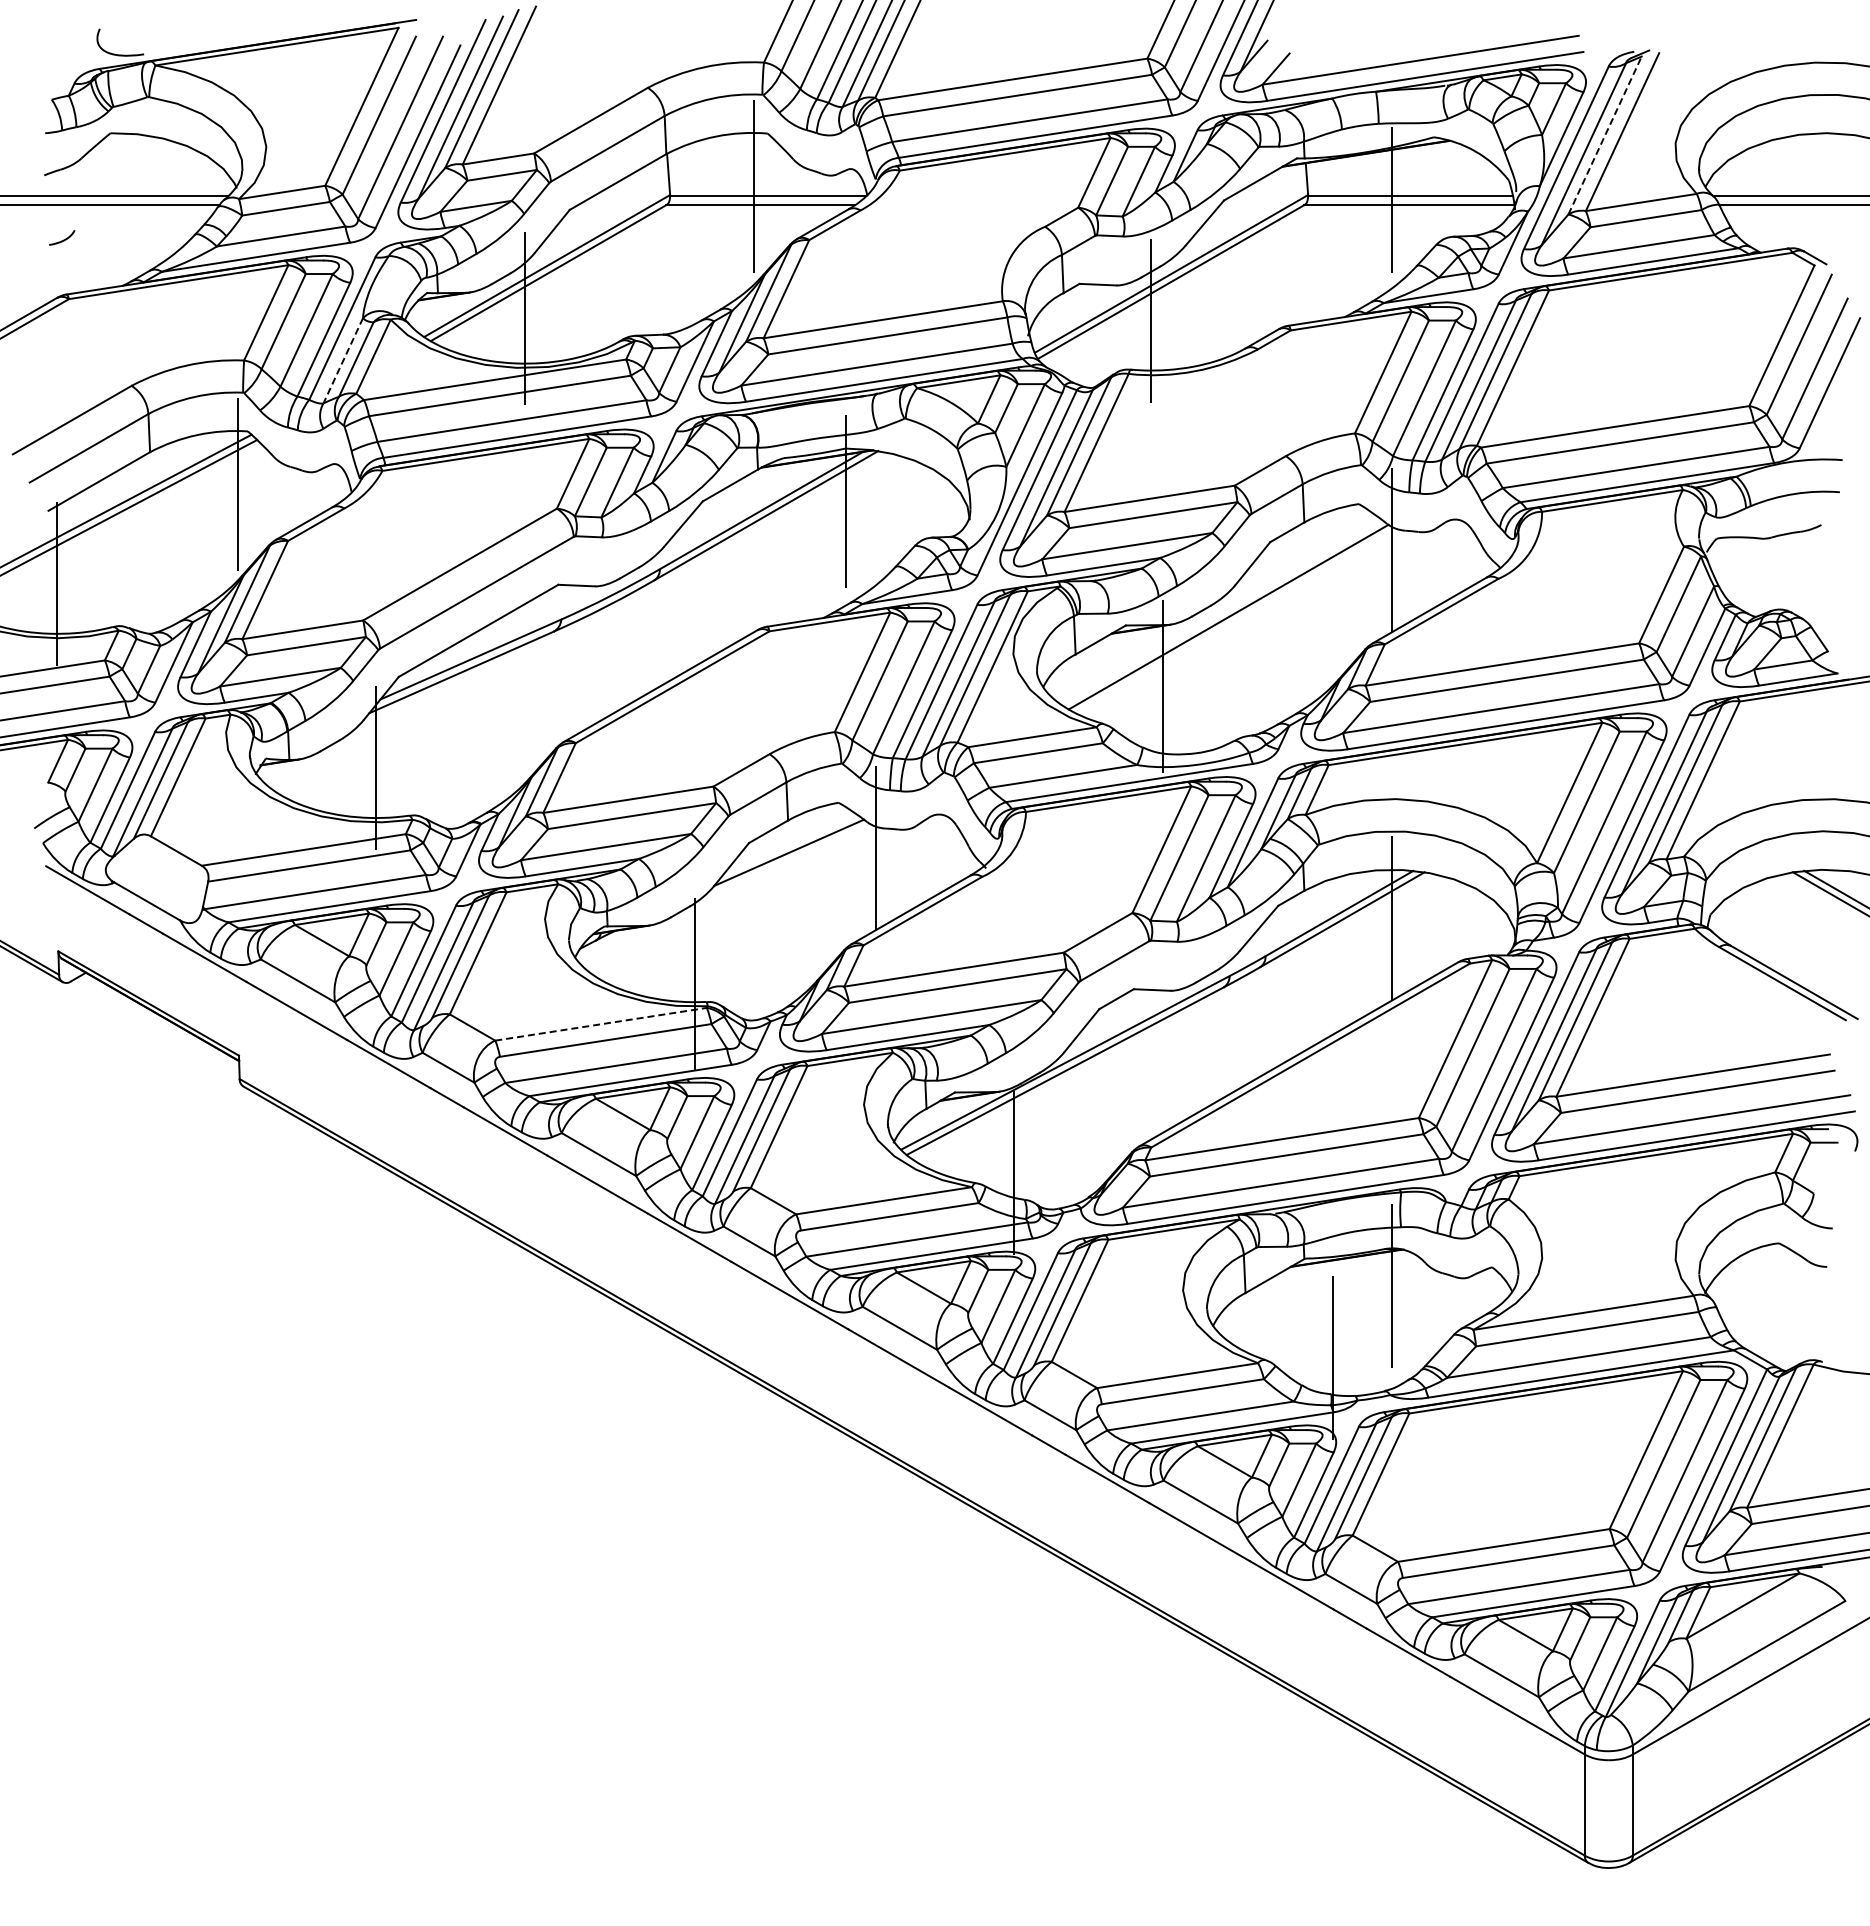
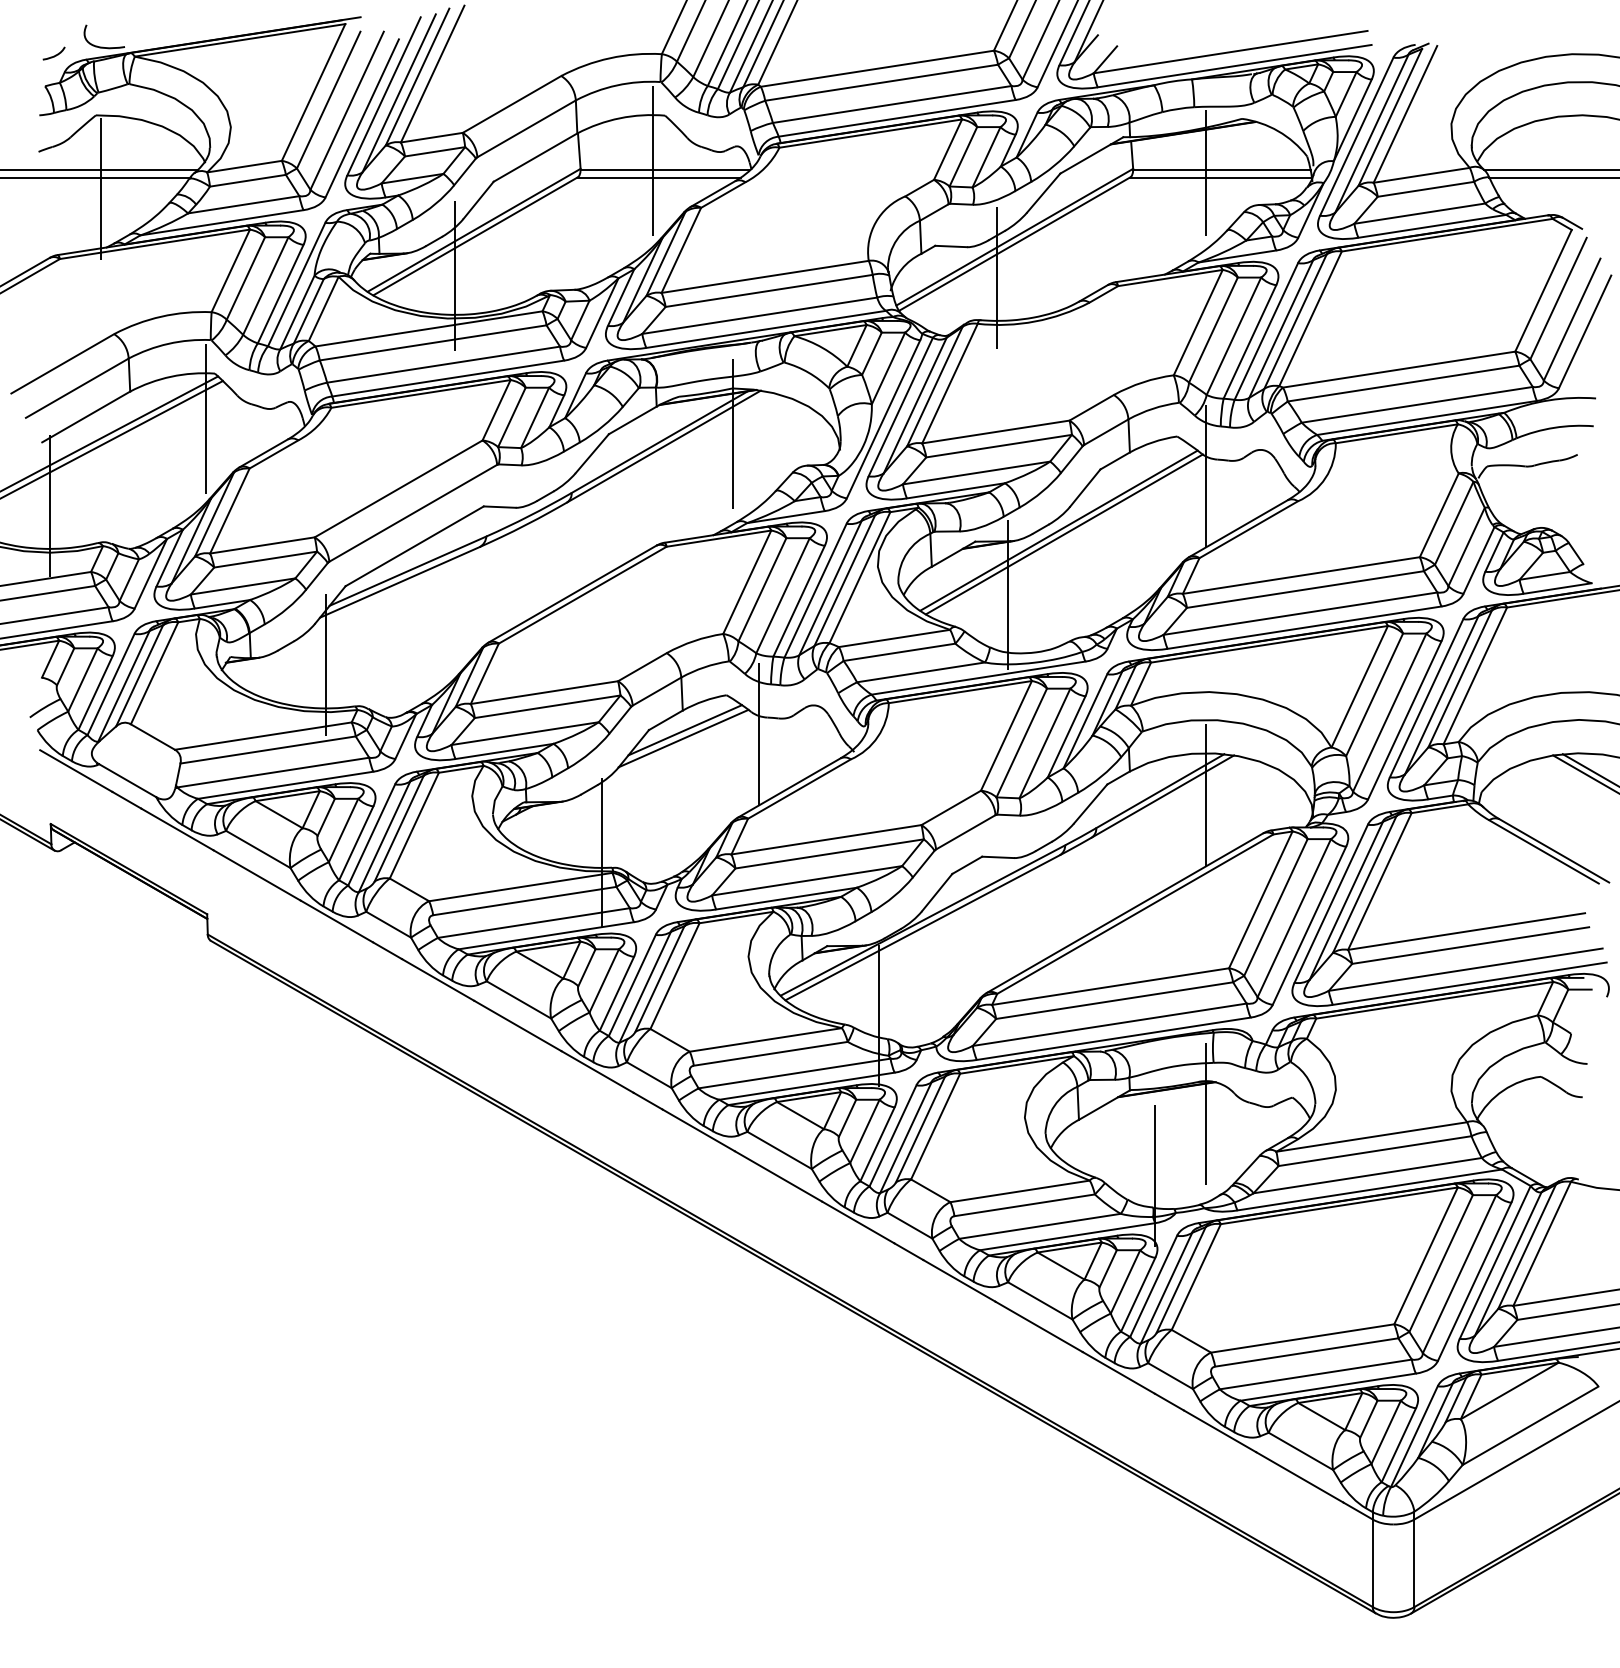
line: (1605, 135) -> (1390, 117), dashed -> solid
line: (116, 218) -> (101, 189), added
curve: (63, 239) -> (55, 54), moved
line: (343, 361) -> (297, 313), dashed -> solid
line: (1222, 612) -> (1059, 530), added
line: (790, 843) -> (684, 730), added
line: (601, 1024) -> (521, 887), dashed -> solid

